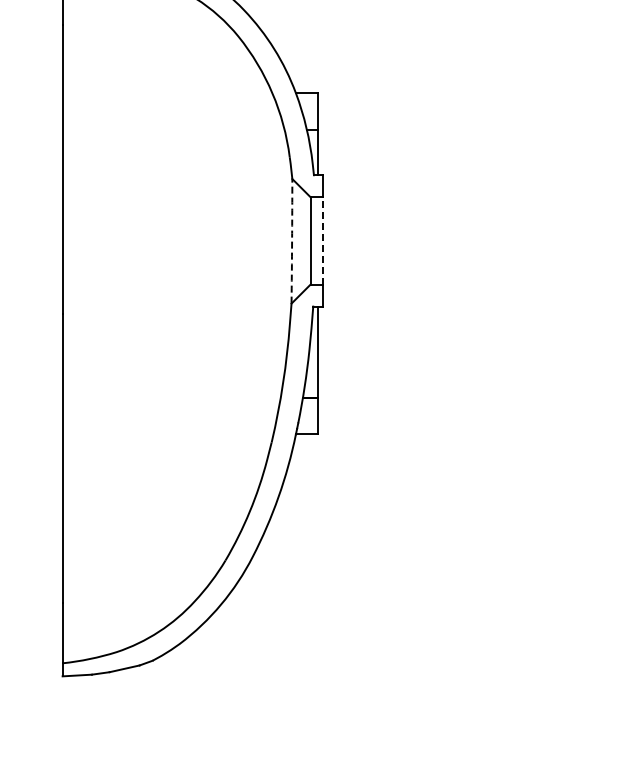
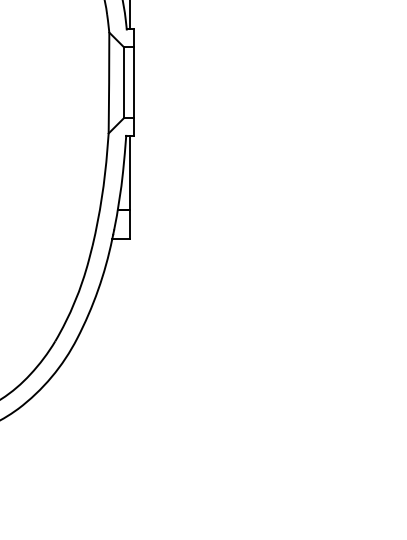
line: (323, 240) -> (134, 82), dashed -> solid
arc: (292, 241) -> (109, 83), dashed -> solid

